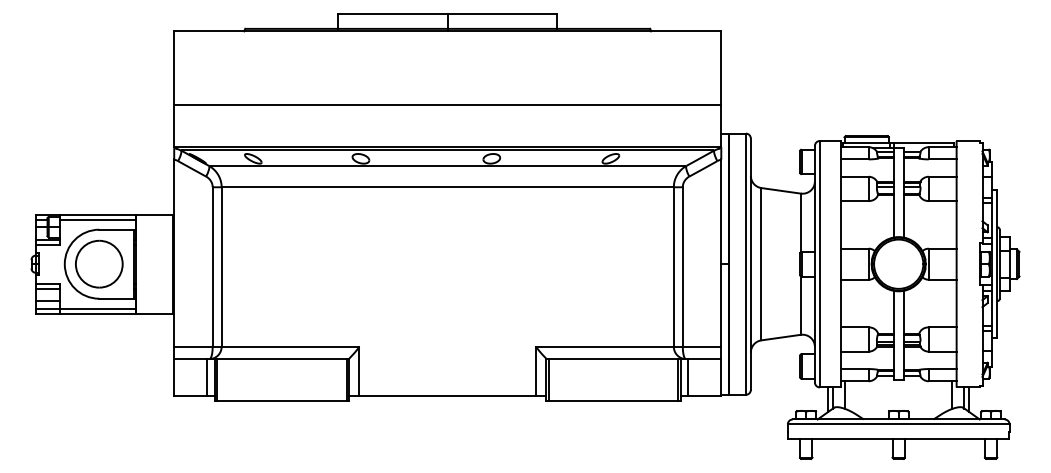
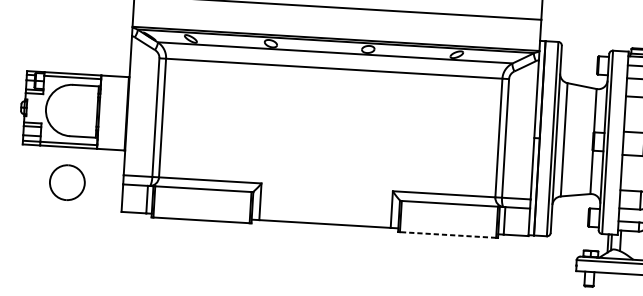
part: (99, 263) -> (67, 182), moved
line: (613, 400) -> (448, 234), solid -> dashed

